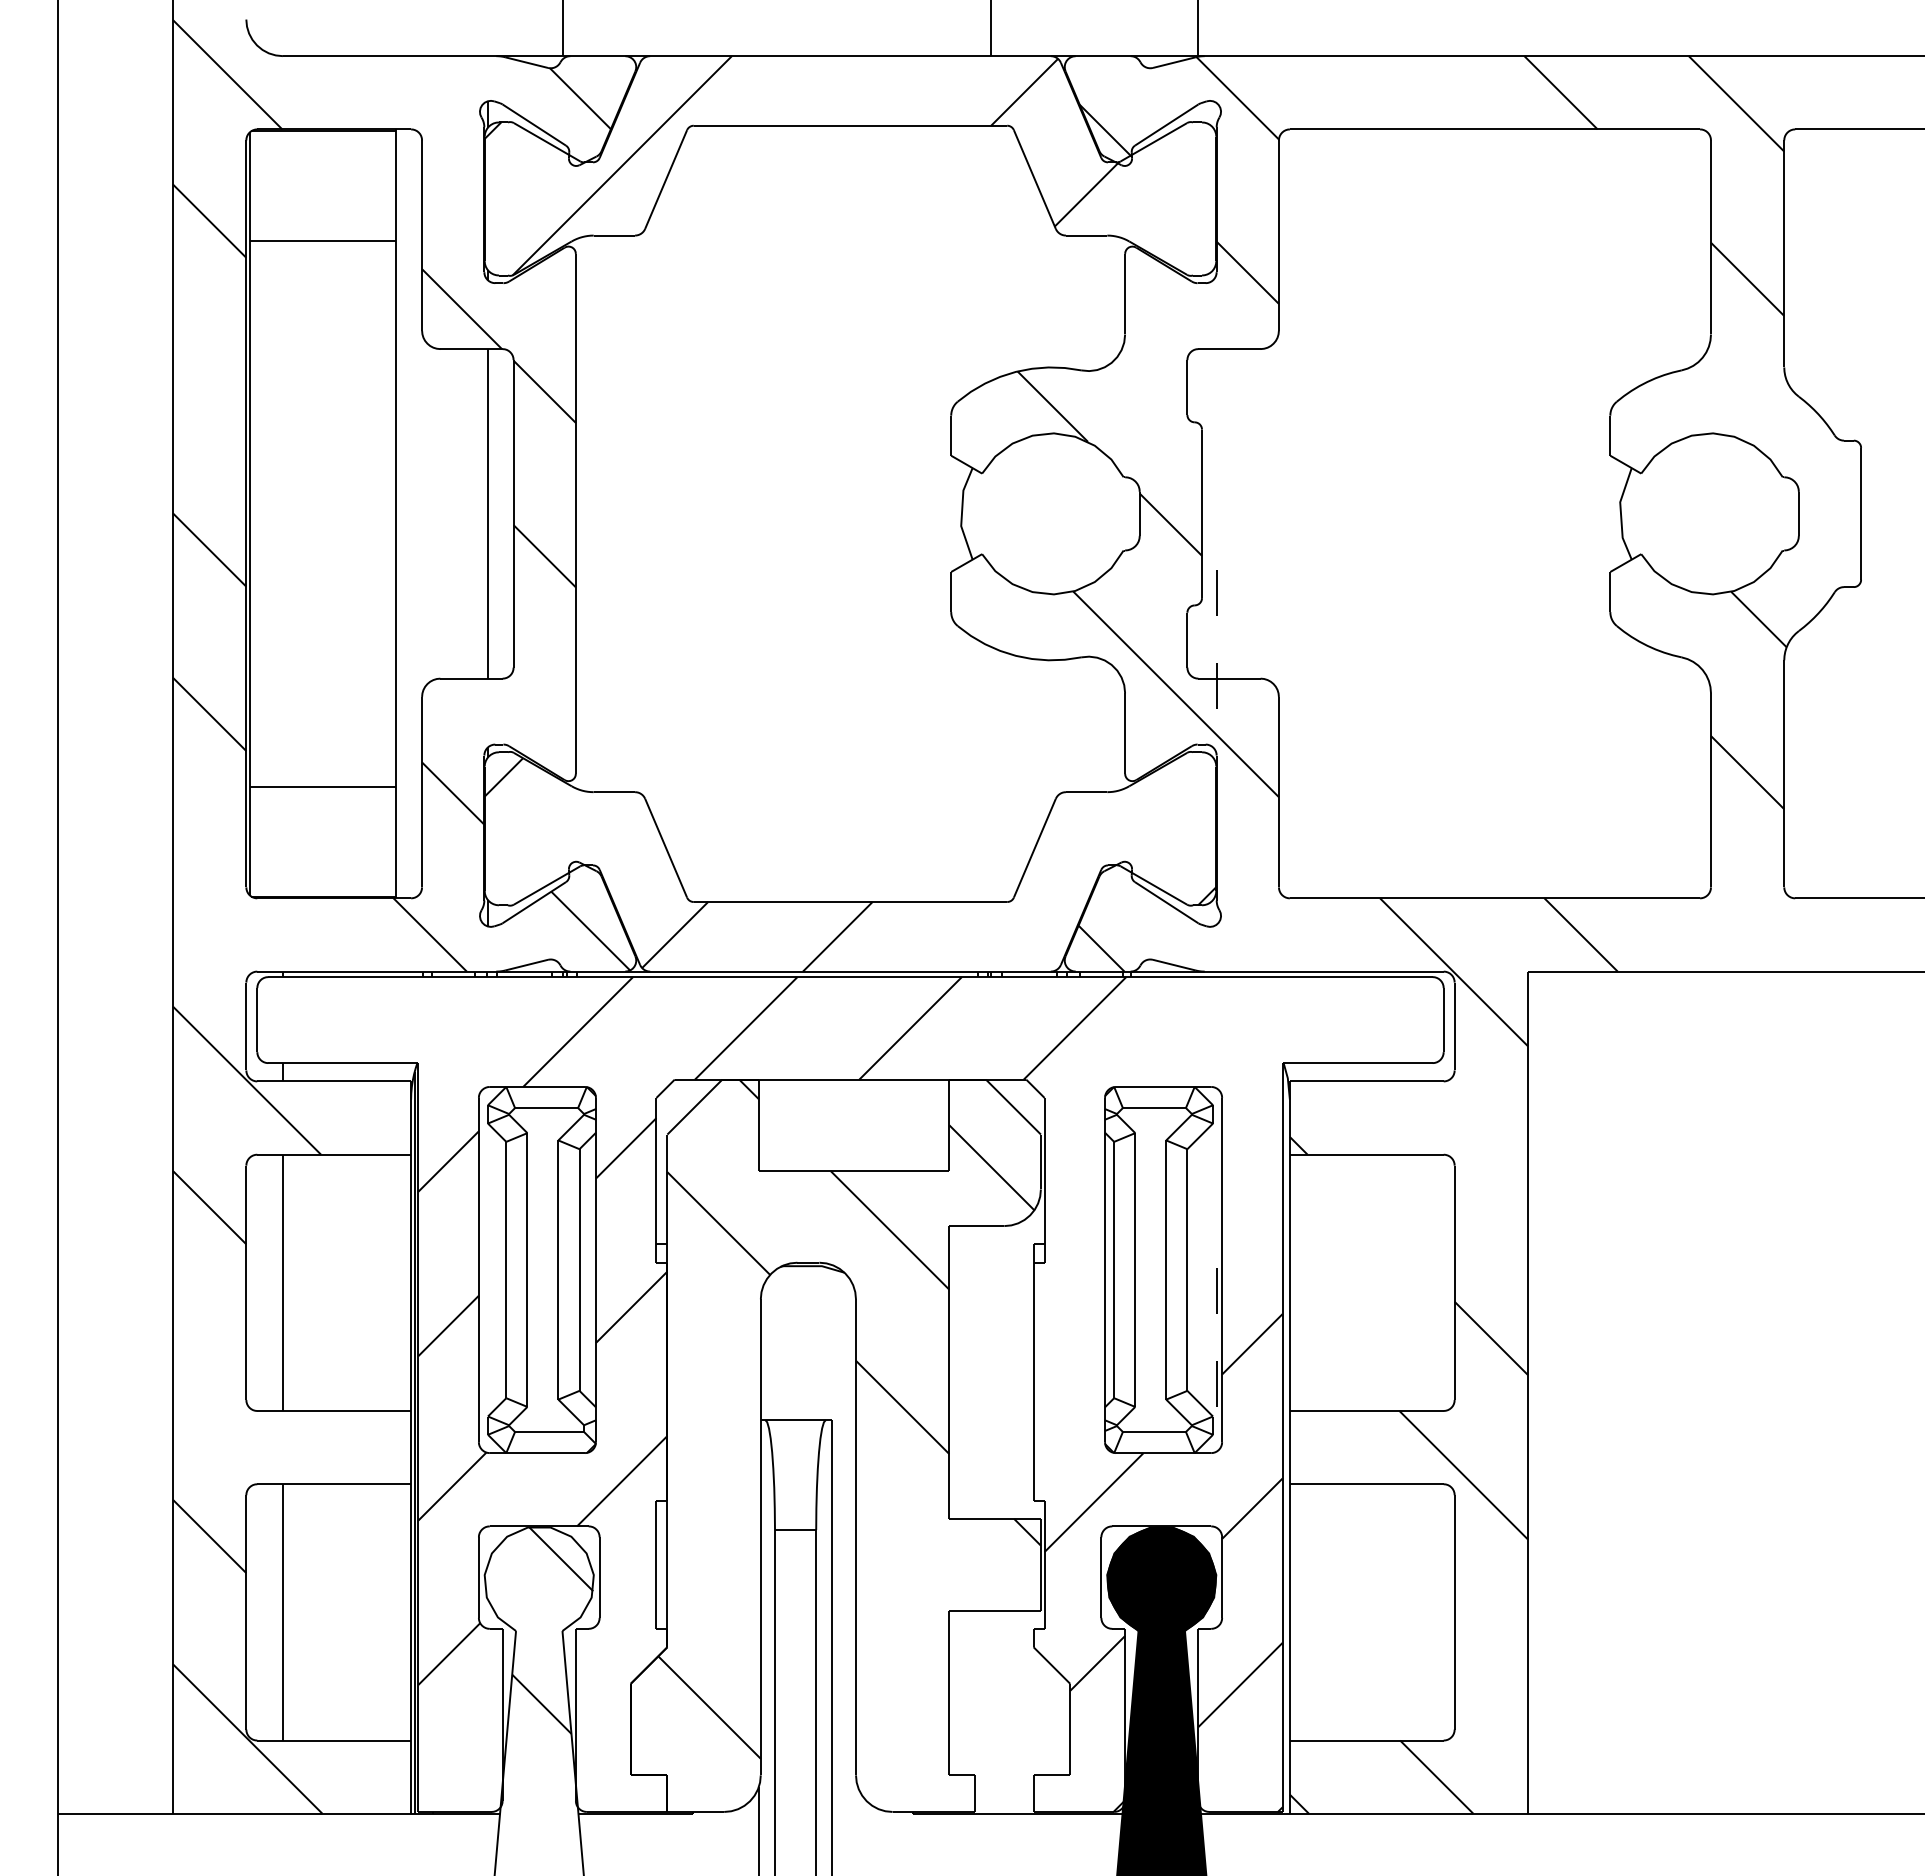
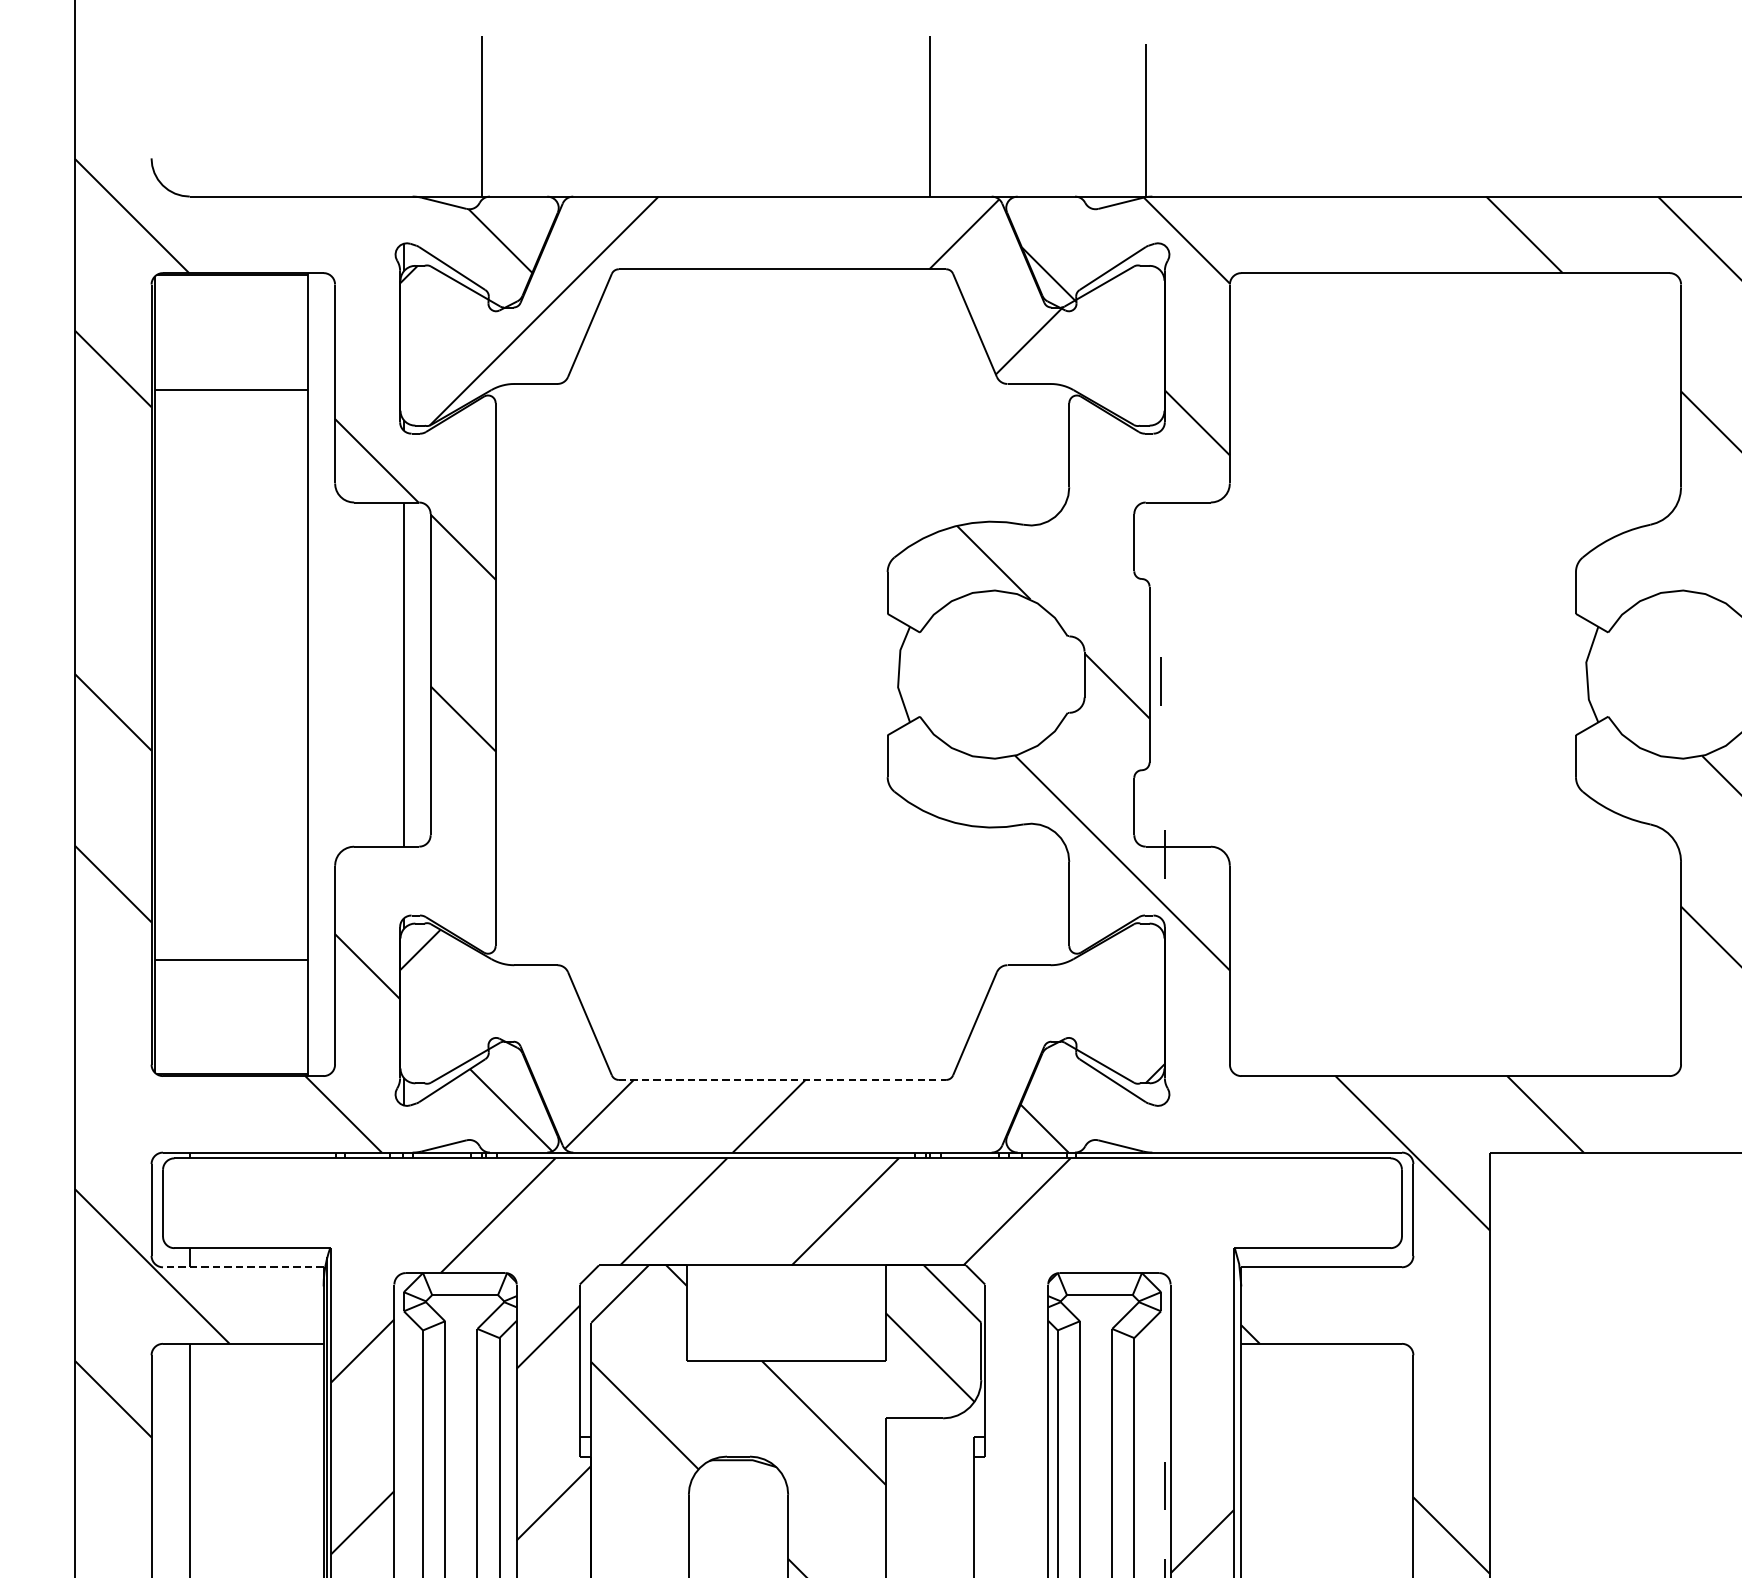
line: (1216, 592) -> (1160, 680), moved
line: (850, 902) -> (782, 1080), solid -> dashed
line: (334, 1081) -> (243, 1267), solid -> dashed

